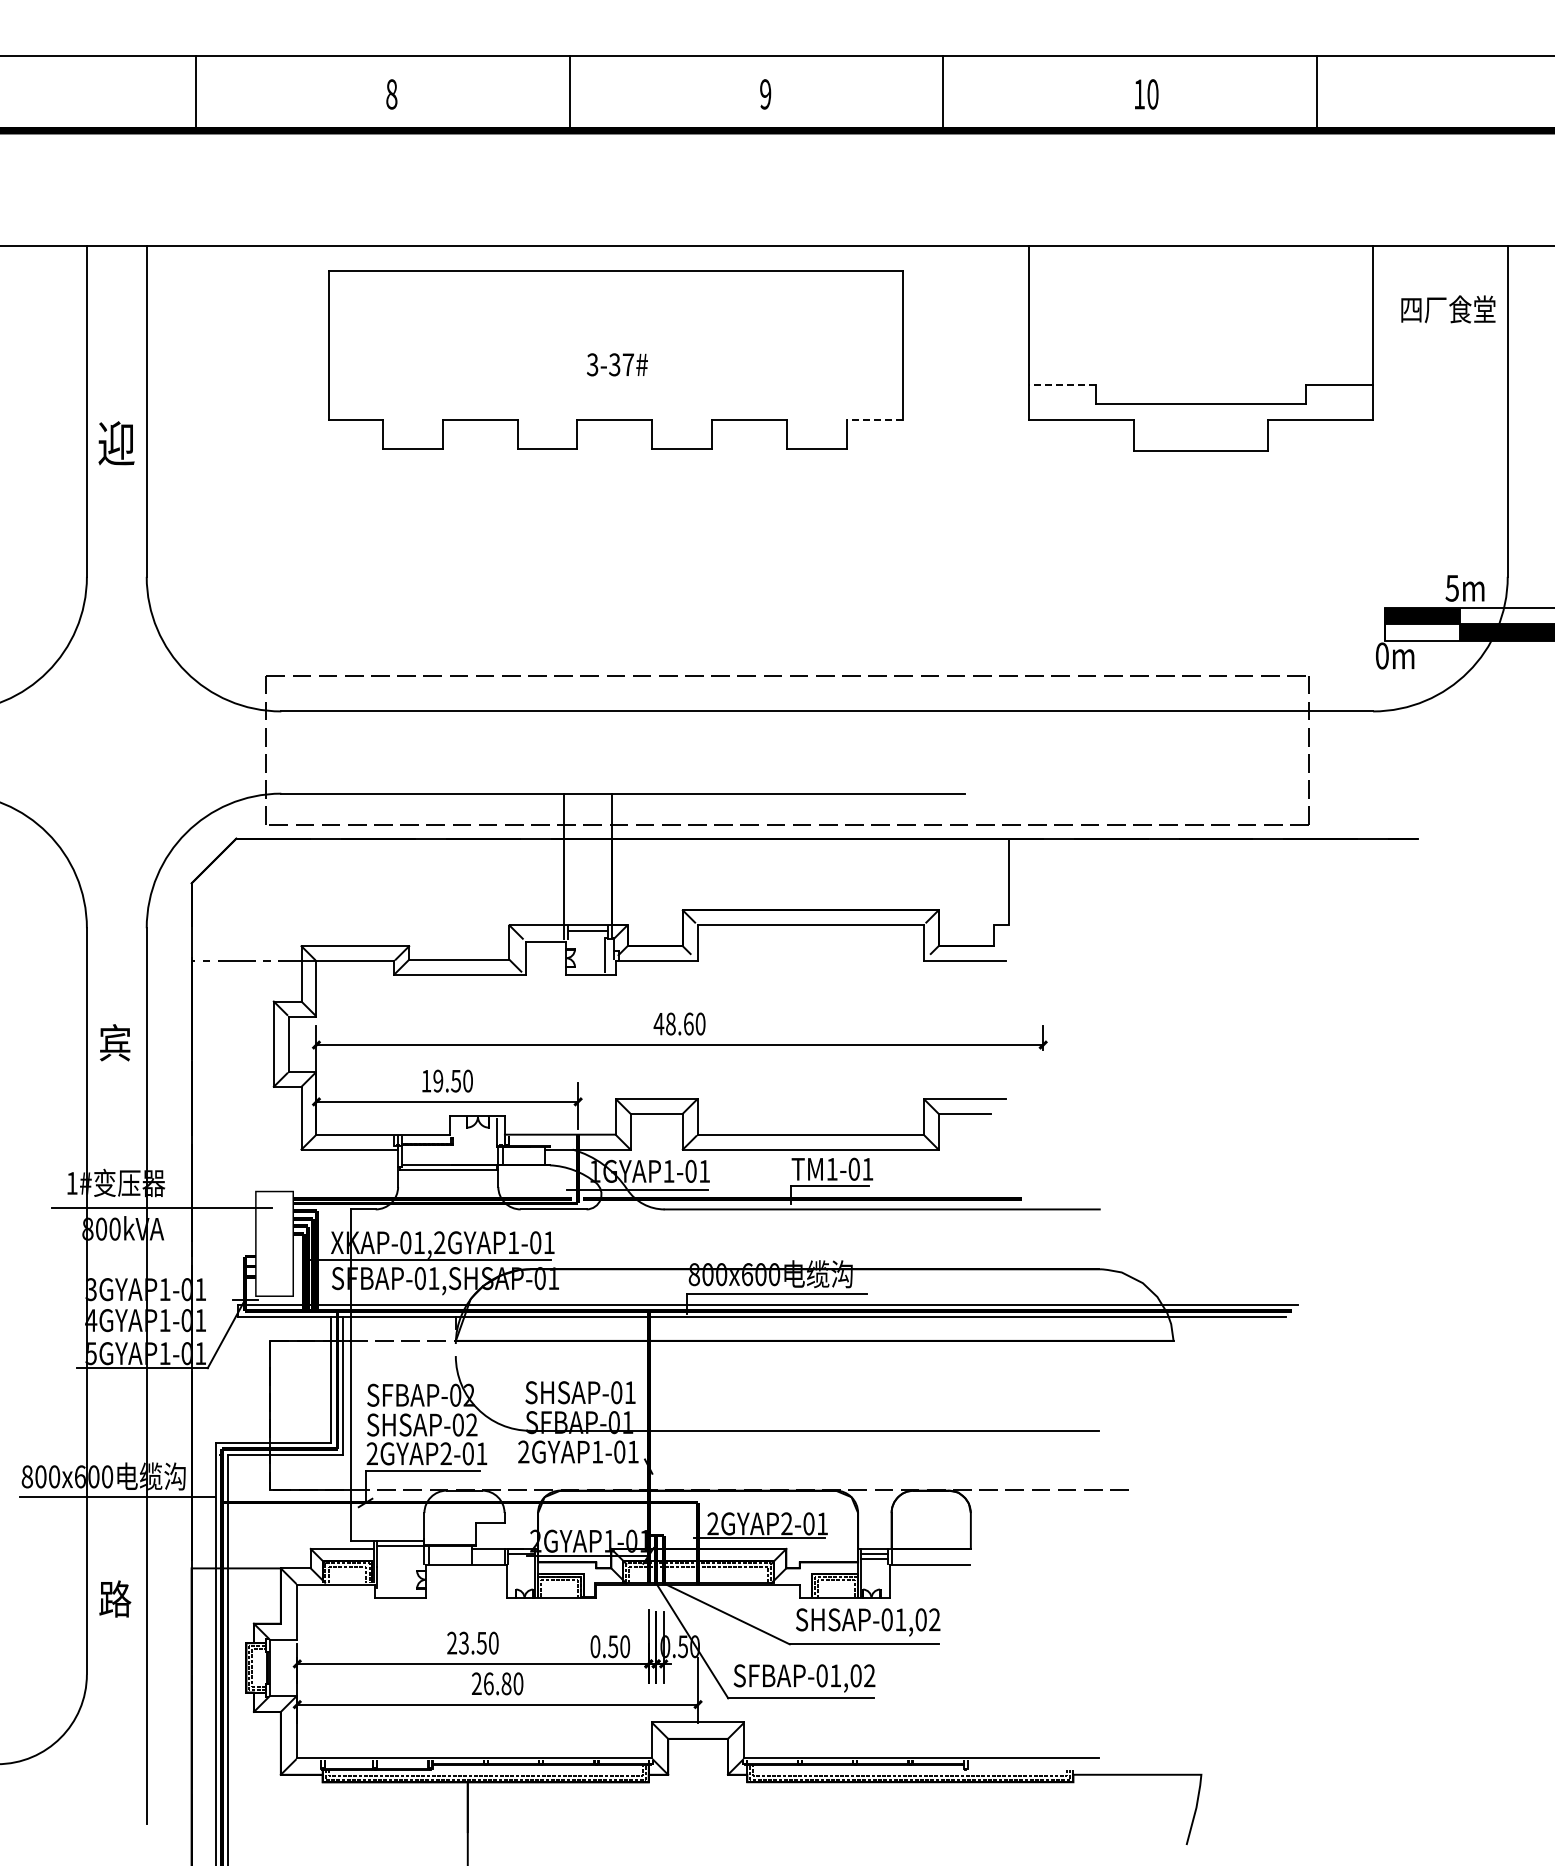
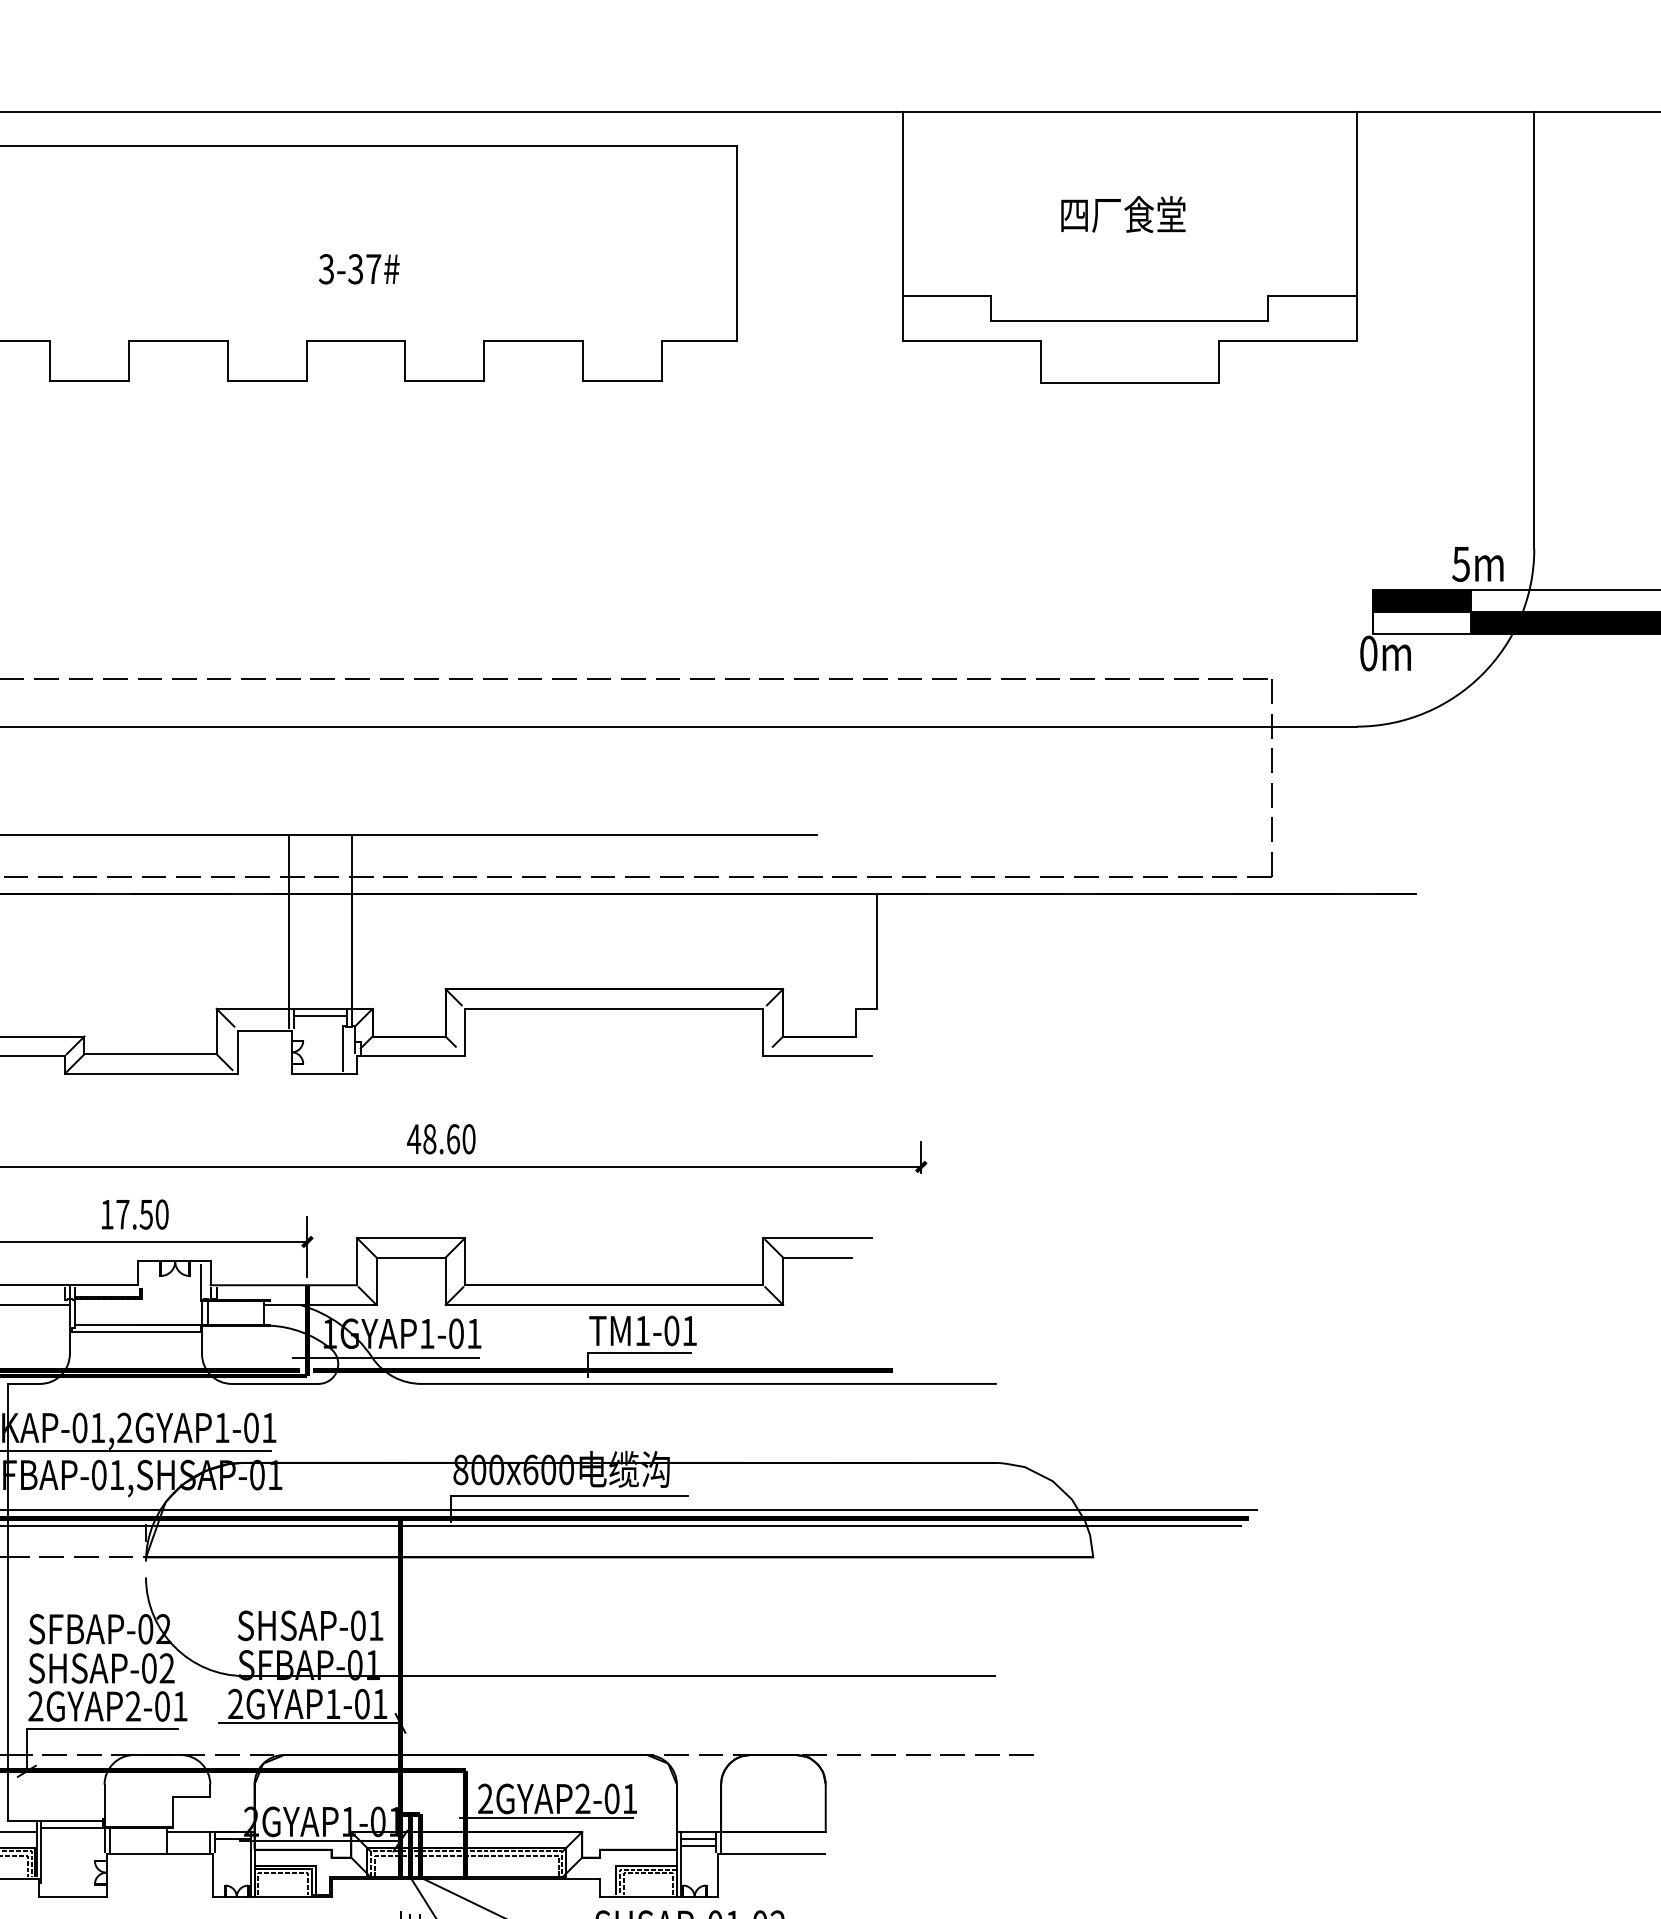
text: (1448, 309) -> (1123, 214), moved
line: (1062, 385) -> (946, 296), dashed -> solid
line: (874, 419) -> (698, 341), dashed -> solid
text: (438, 1080) -> (123, 1213), 19.50 -> 17.50
line: (579, 1466) -> (309, 1723), added

